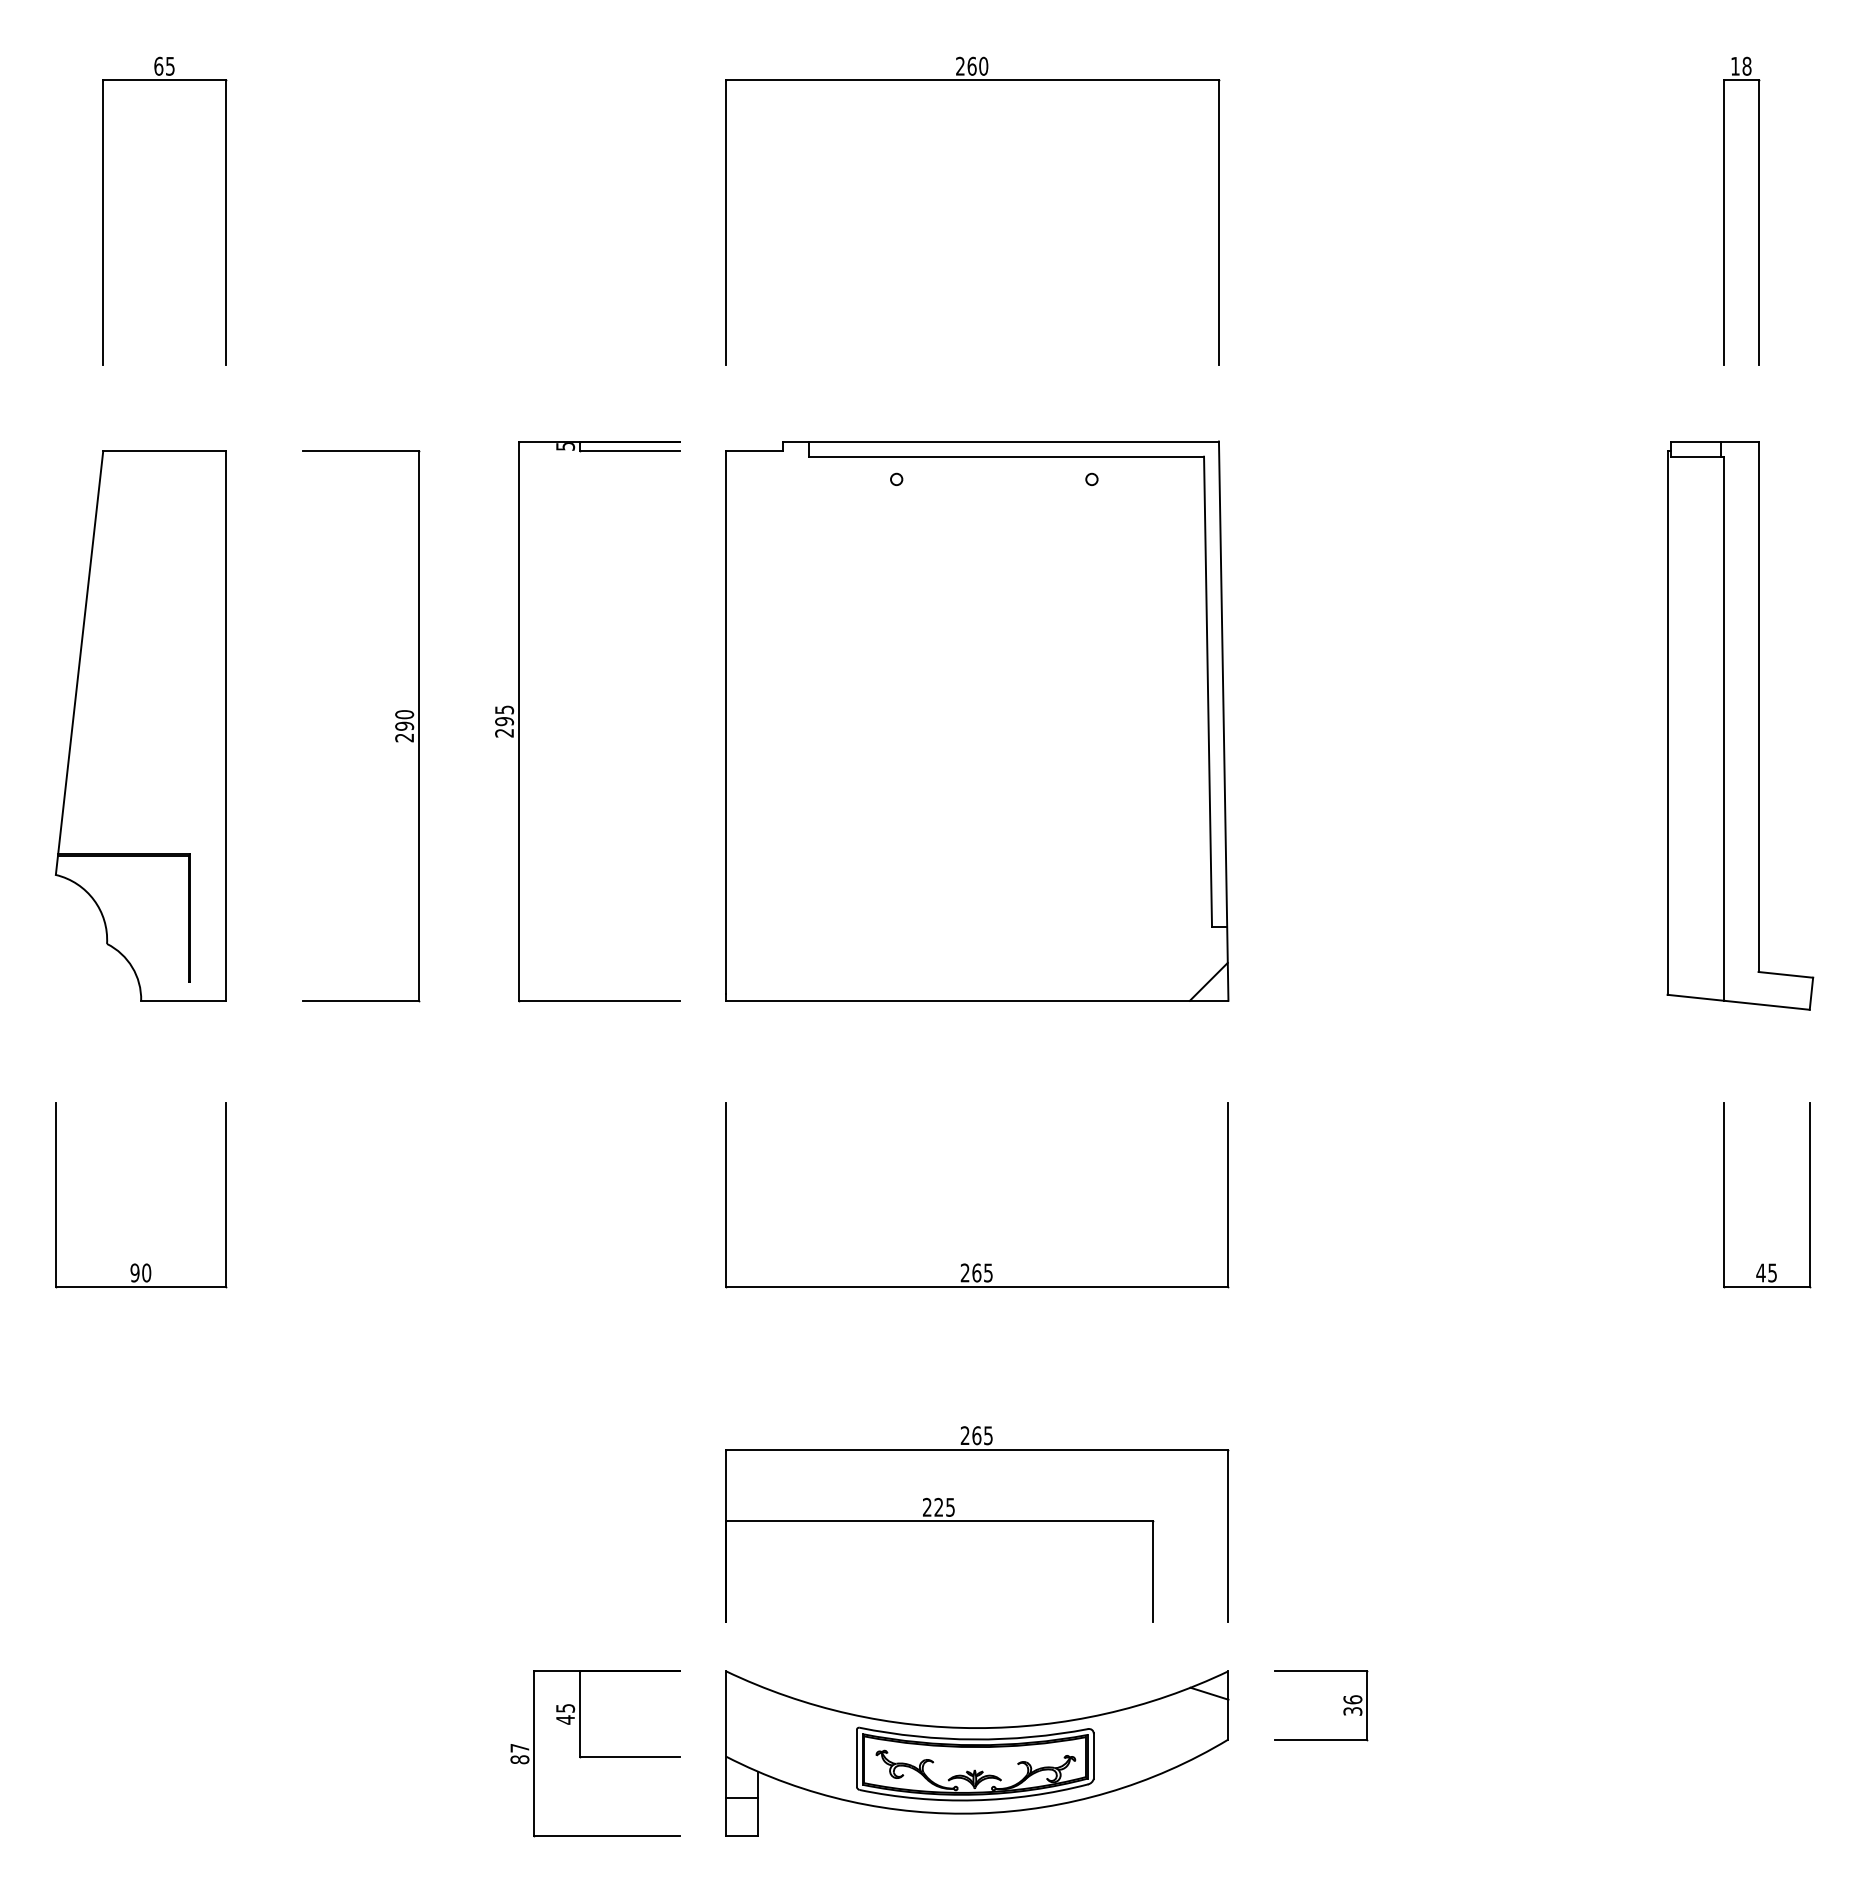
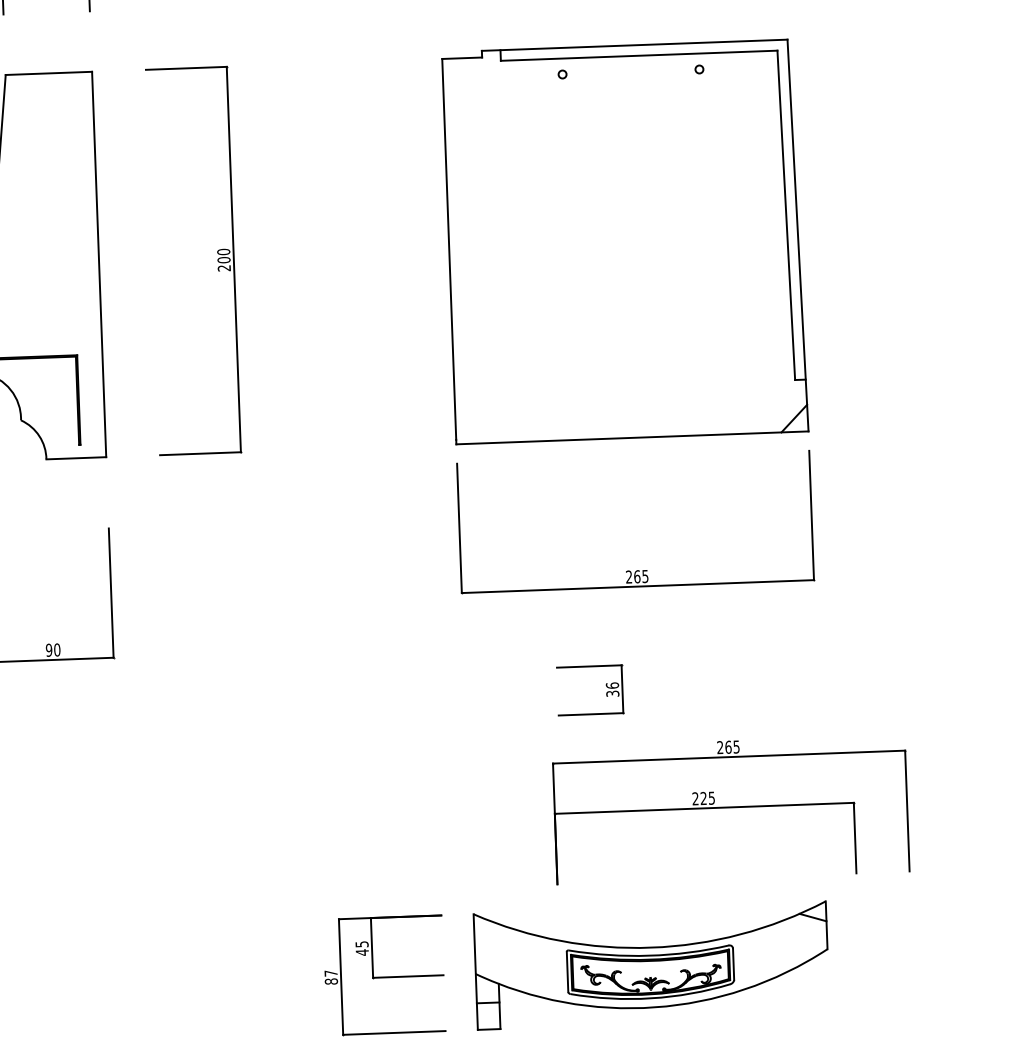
part: (519, 721) -> (304, 253), removed
text: (404, 725) -> (223, 259), 290 -> 200
part: (977, 1263) -> (637, 570), moved
part: (977, 1524) -> (731, 809), moved
part: (1343, 1700) -> (605, 686), moved

